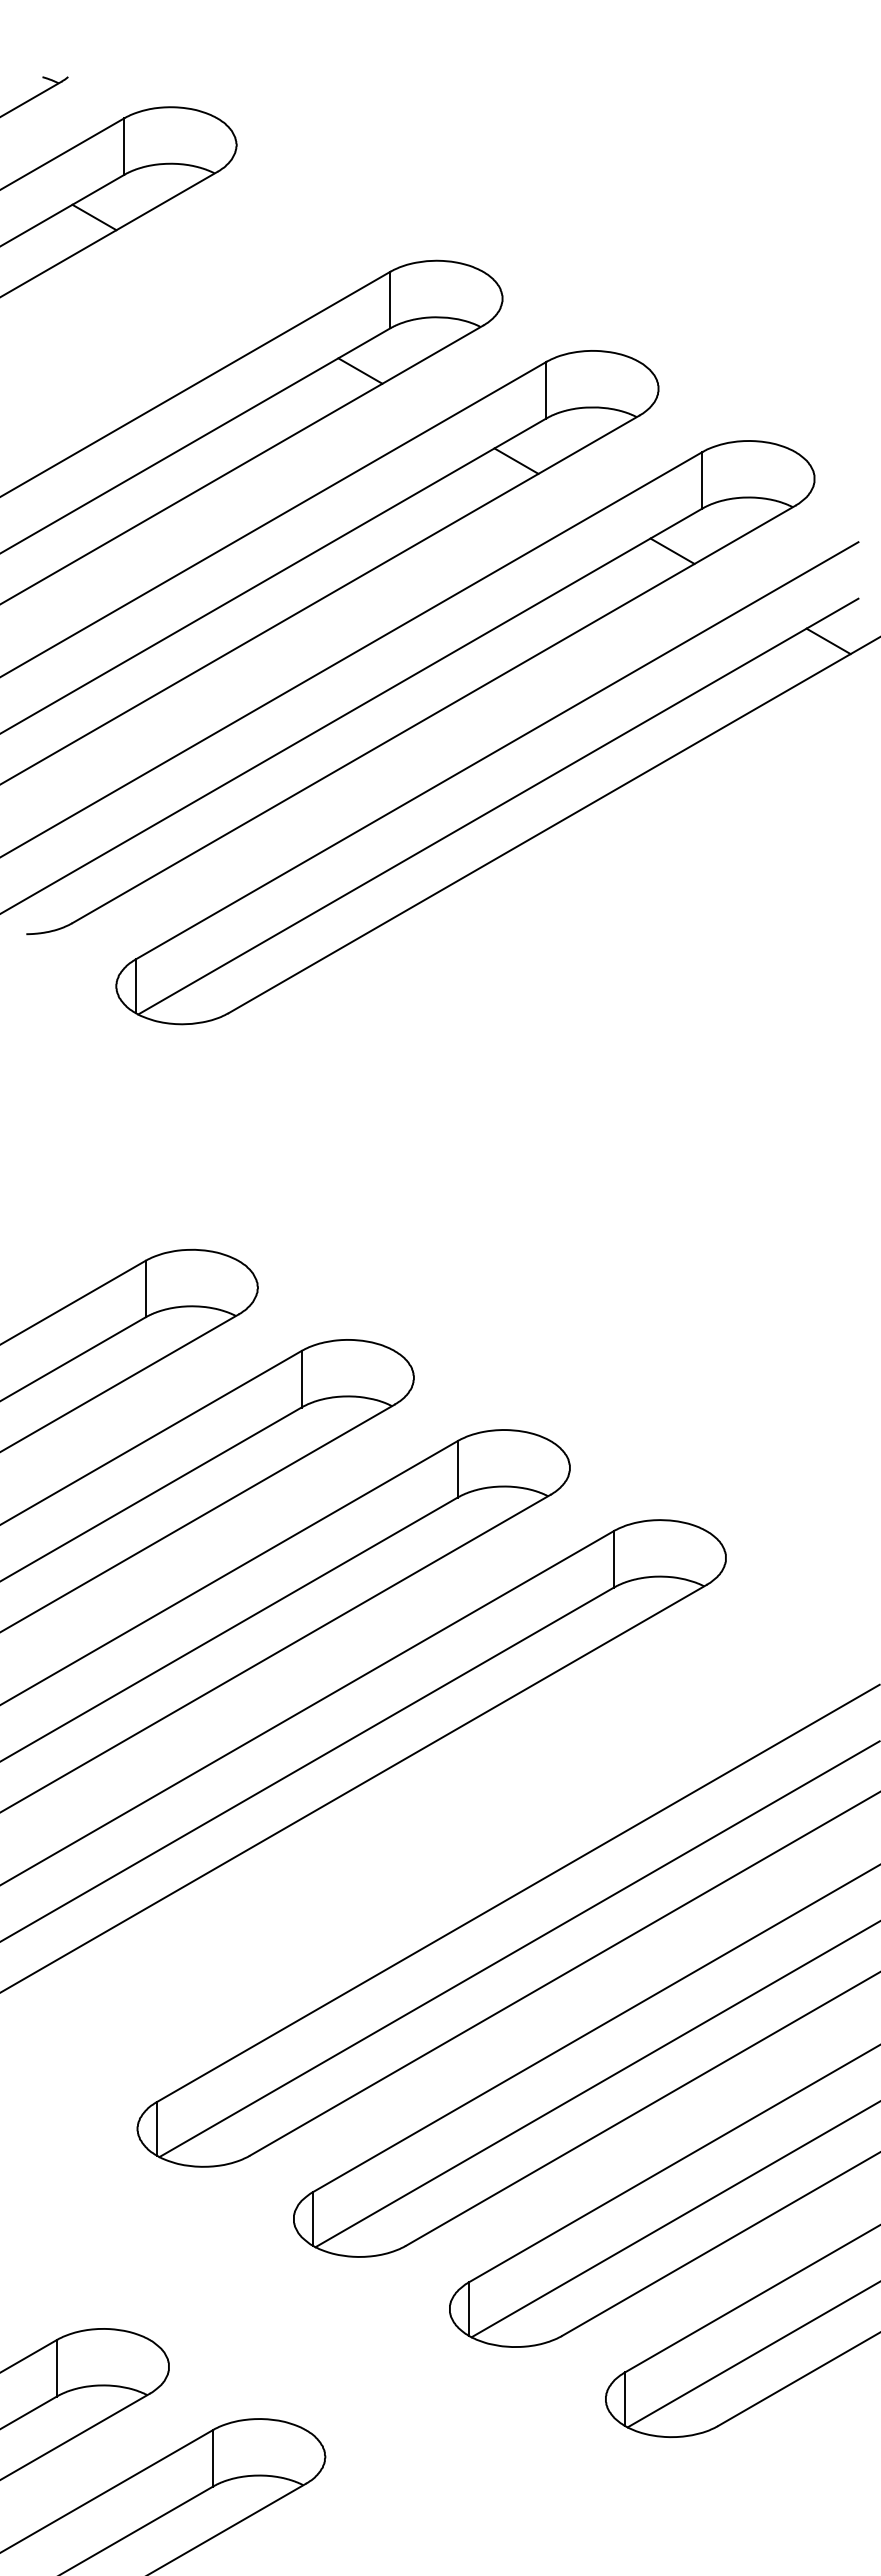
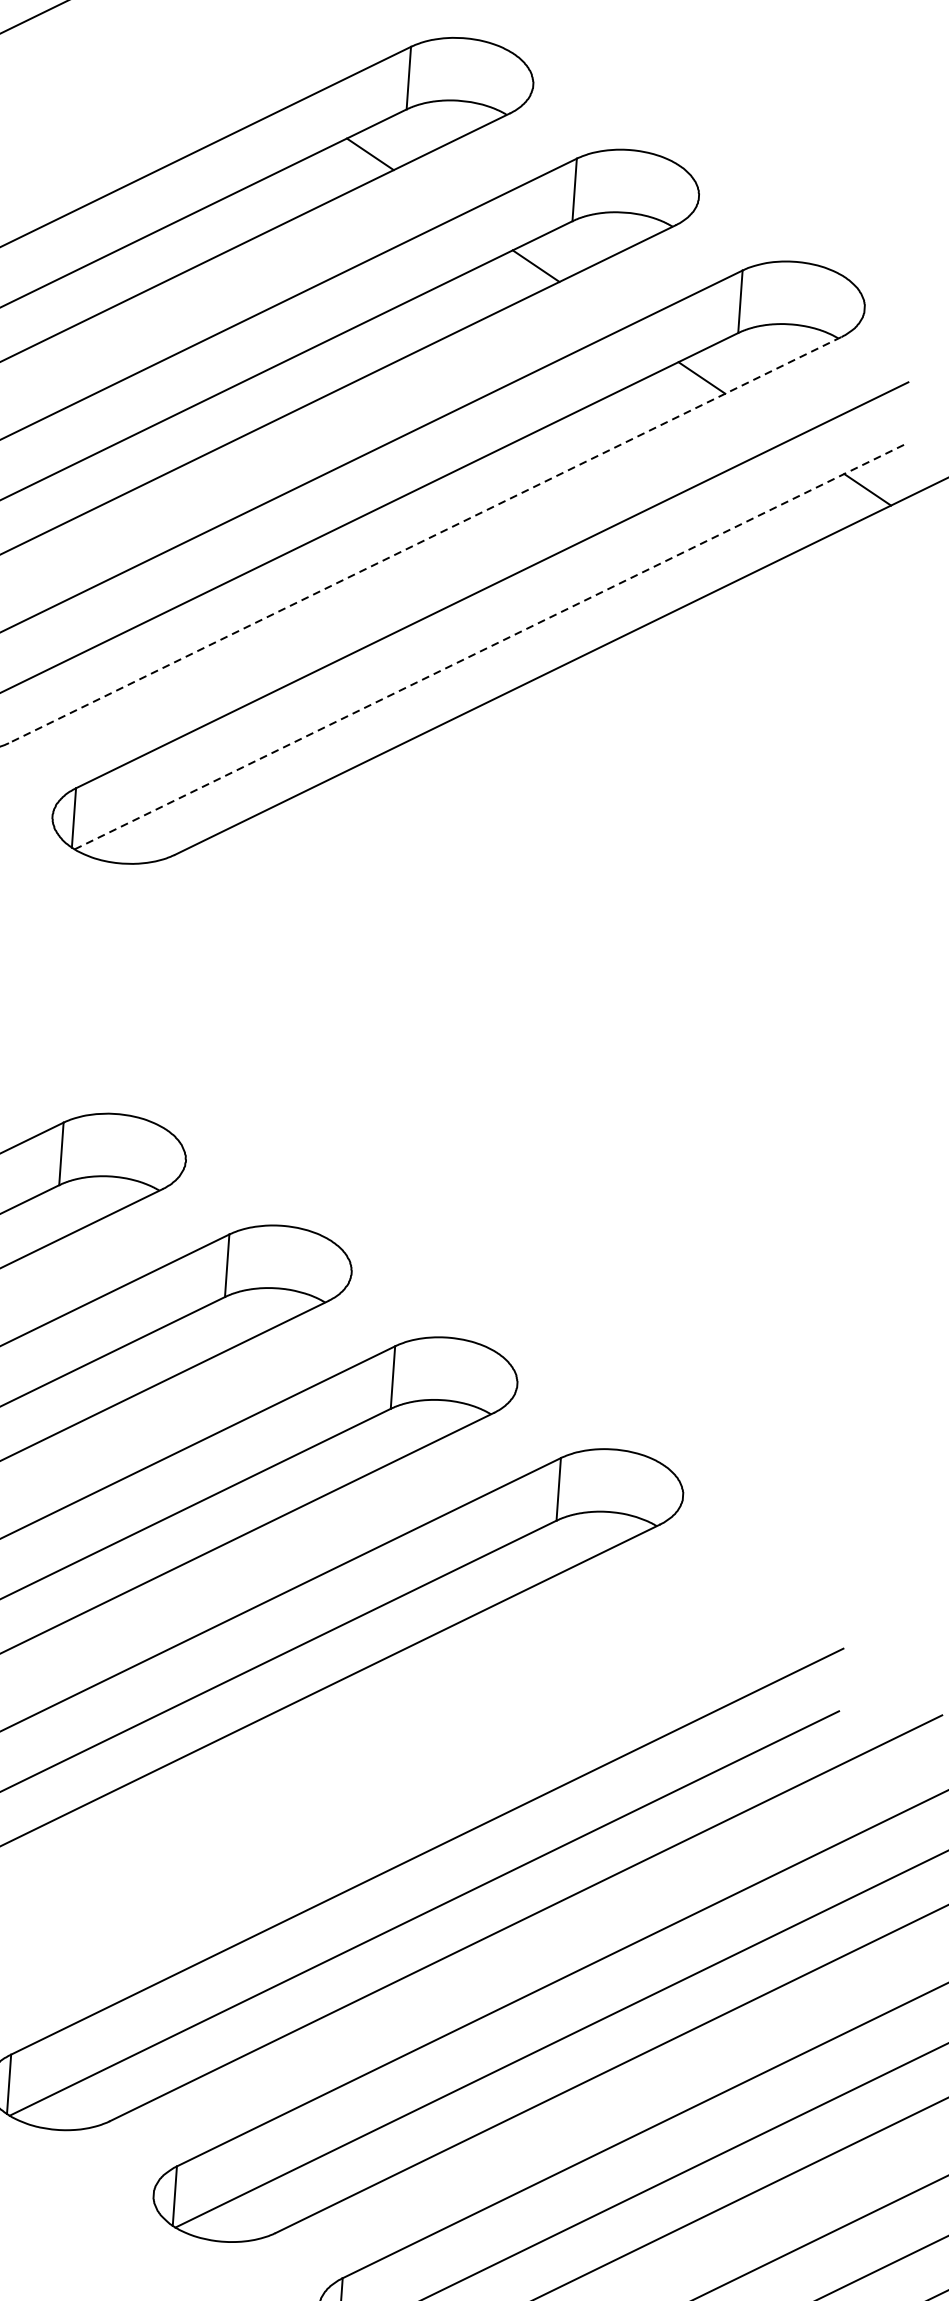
line: (433, 714) -> (424, 540), solid -> dashed
line: (498, 806) -> (489, 647), solid -> dashed

